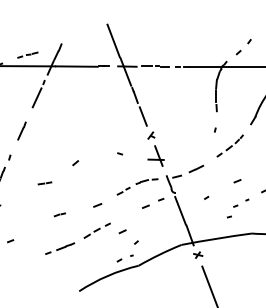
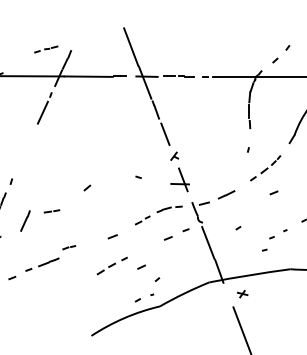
line: (28, 55) -> (46, 49), moved
line: (22, 130) -> (25, 220), moved
line: (237, 180) -> (273, 192), moved
part: (60, 248) -> (42, 264), moved
part: (198, 255) -> (242, 294), moved

